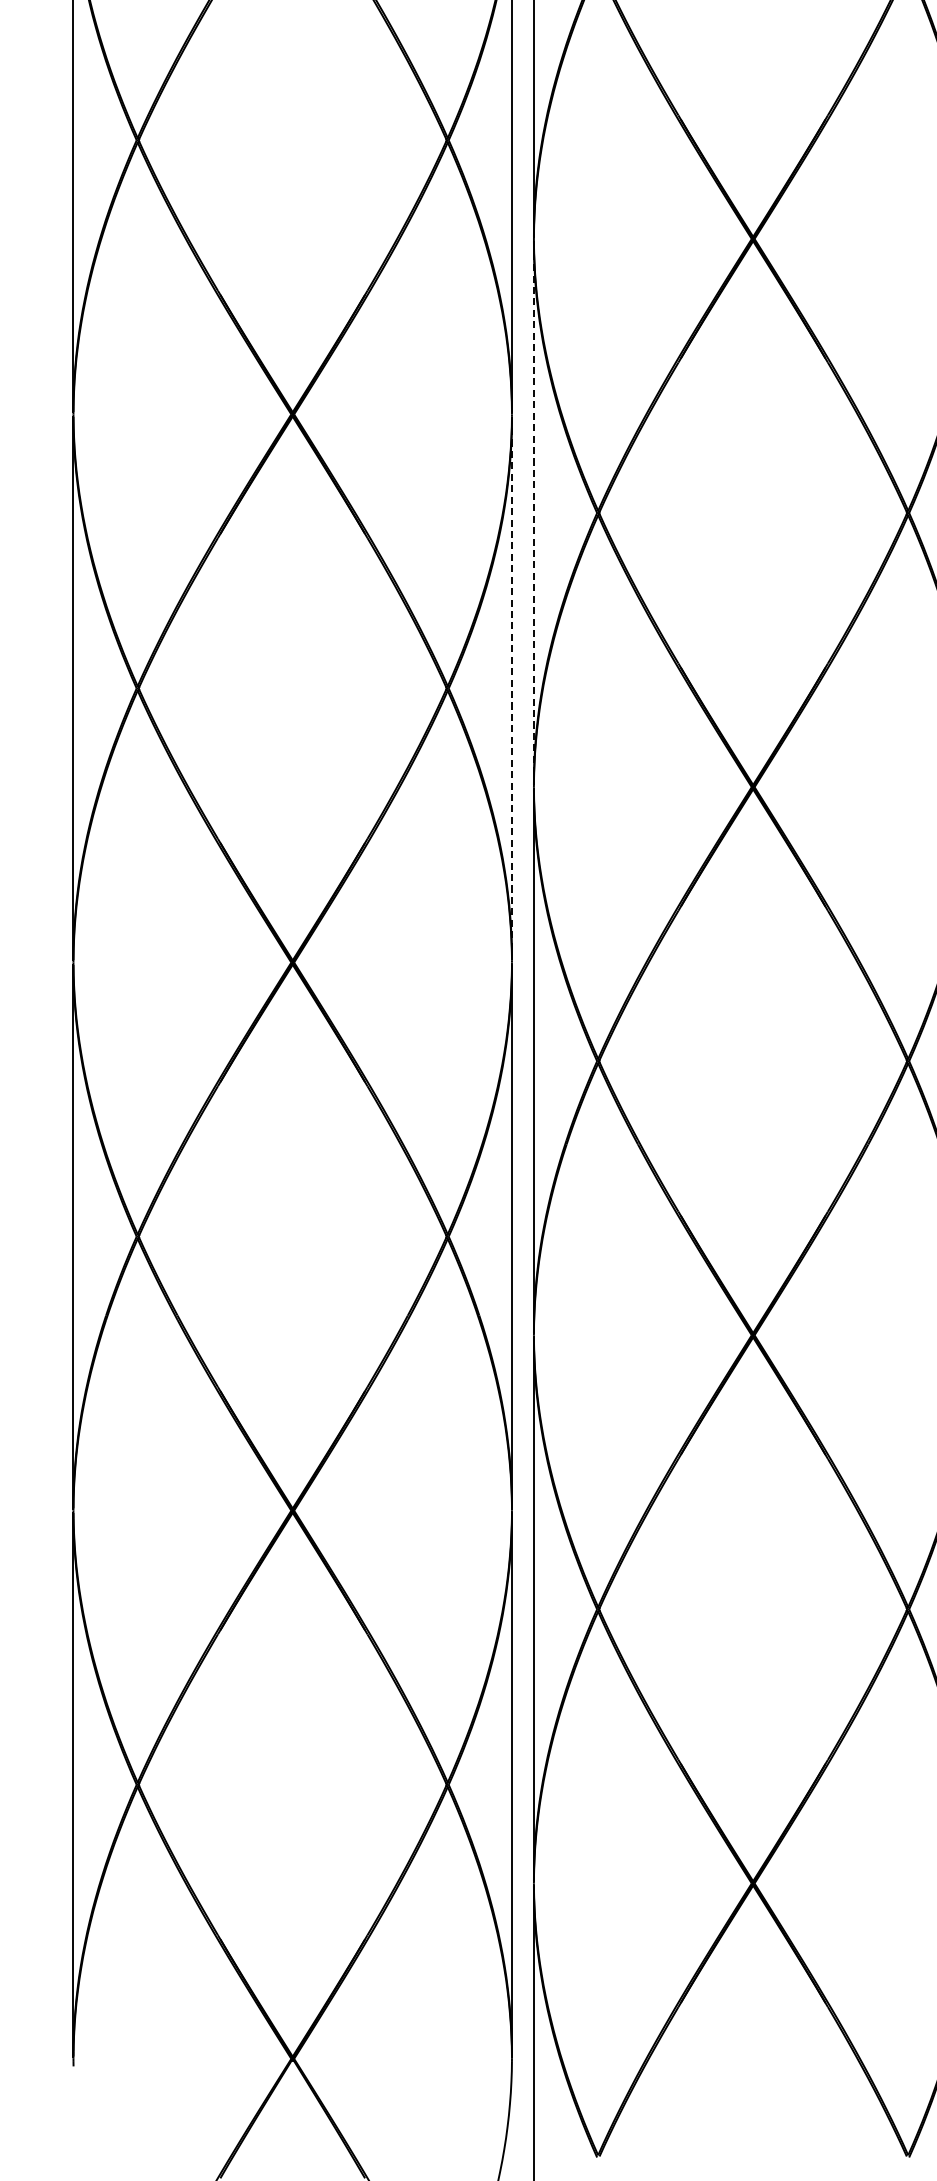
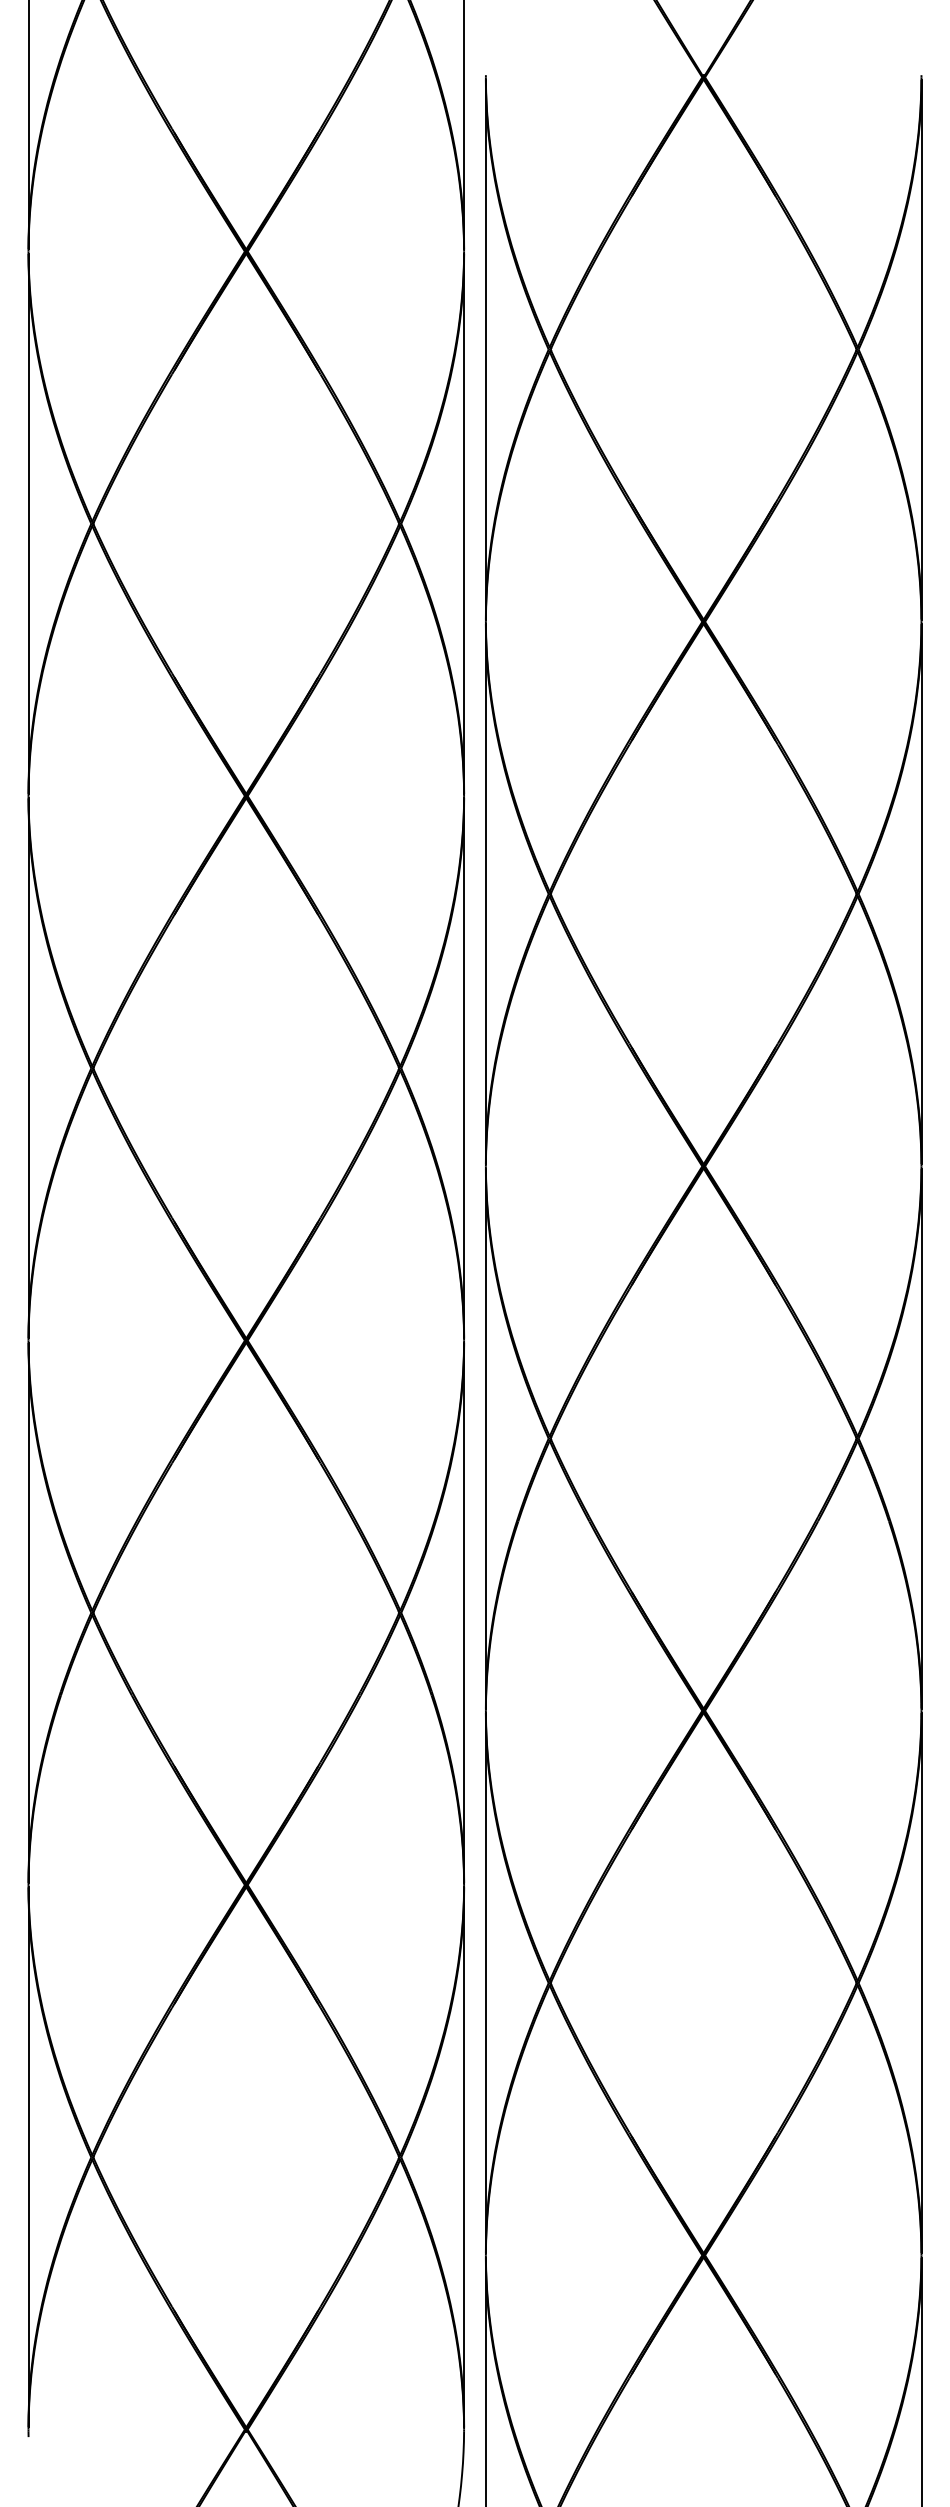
line: (533, 513) -> (485, 894), dashed -> solid
line: (512, 688) -> (464, 1068), dashed -> solid

